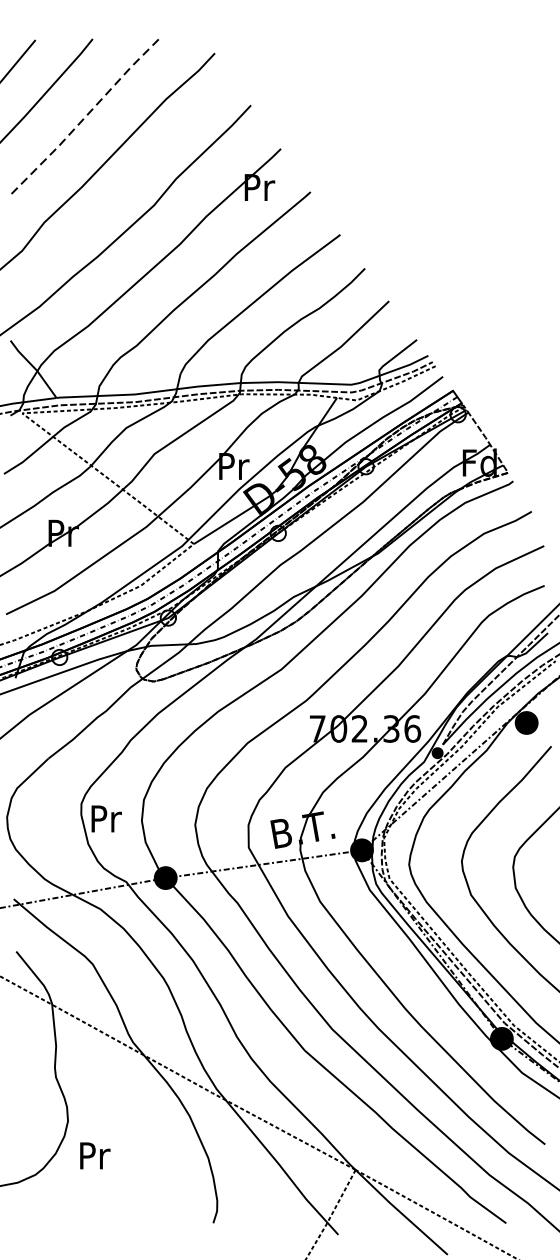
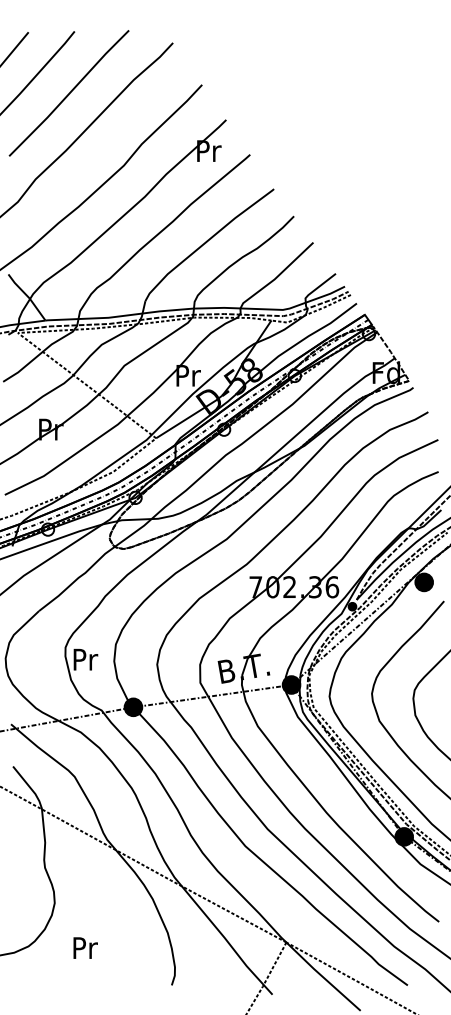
line: (86, 116) -> (69, 93), dashed -> solid
text: (95, 1155) -> (85, 947), moved

